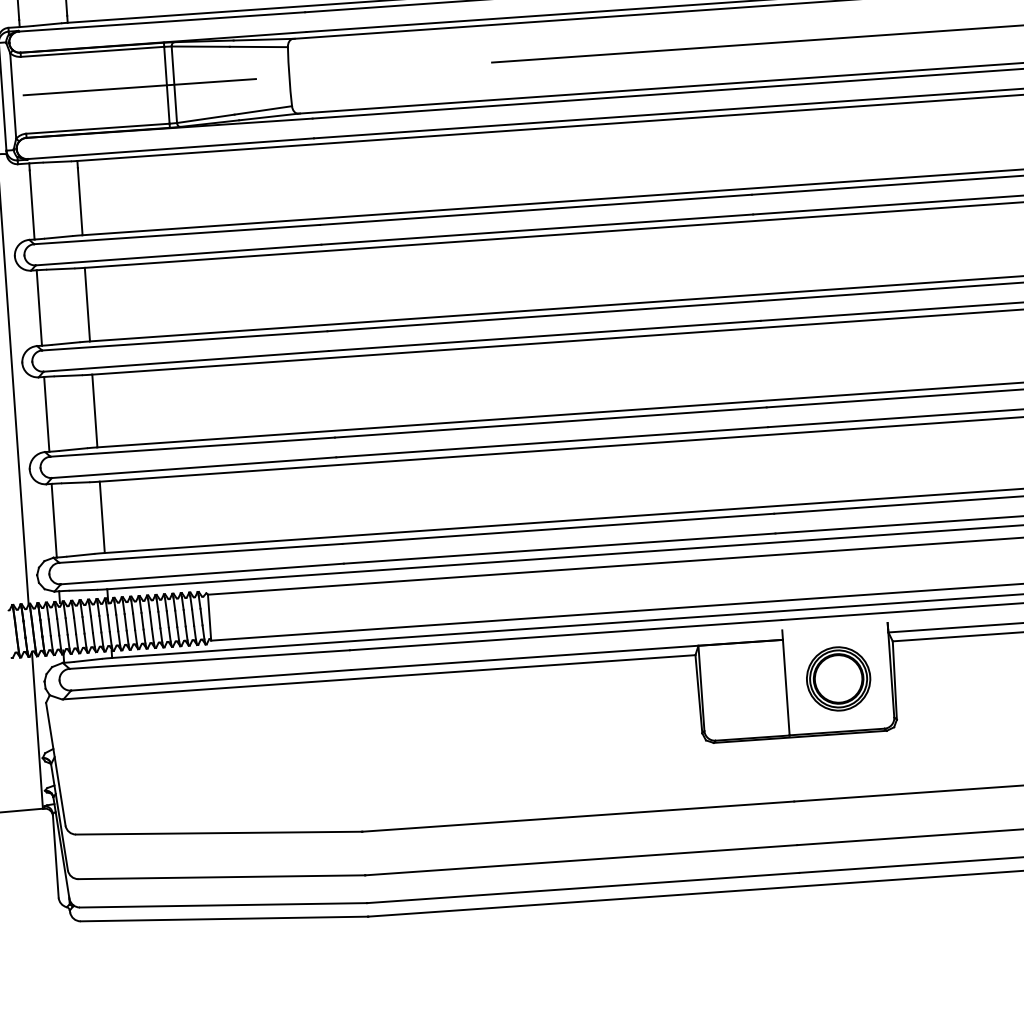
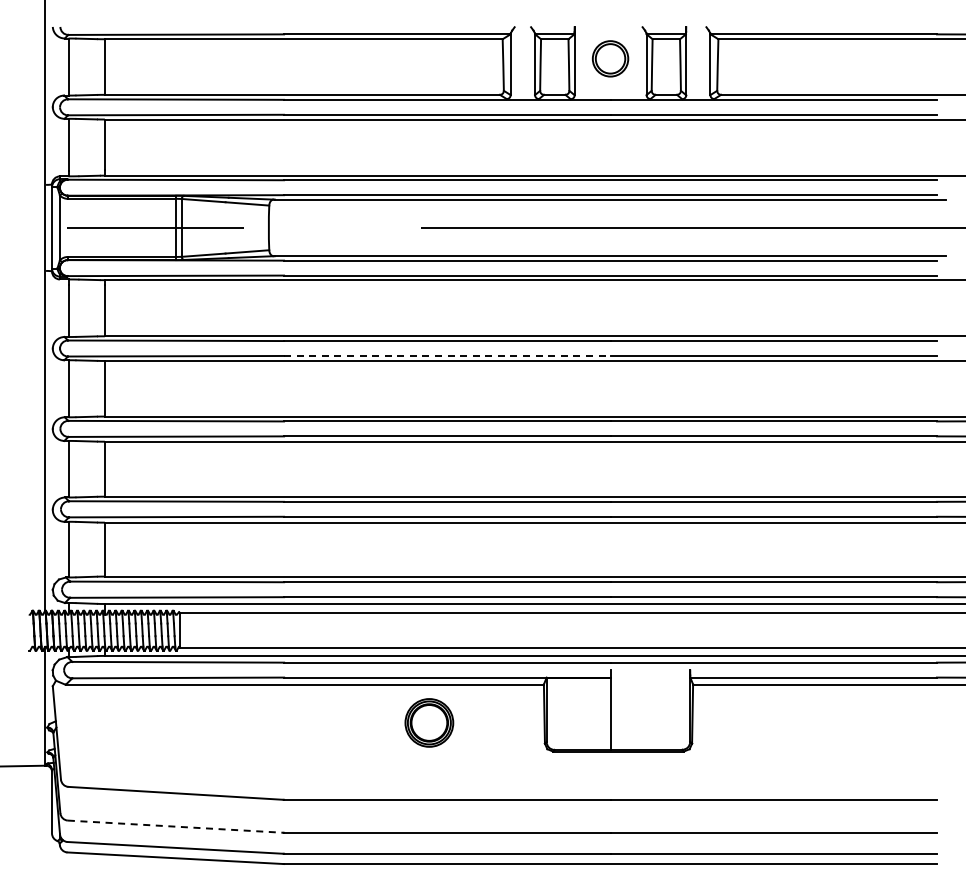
line: (537, 228) -> (447, 355), solid -> dashed
part: (838, 678) -> (429, 722), moved
line: (222, 876) -> (176, 826), solid -> dashed

